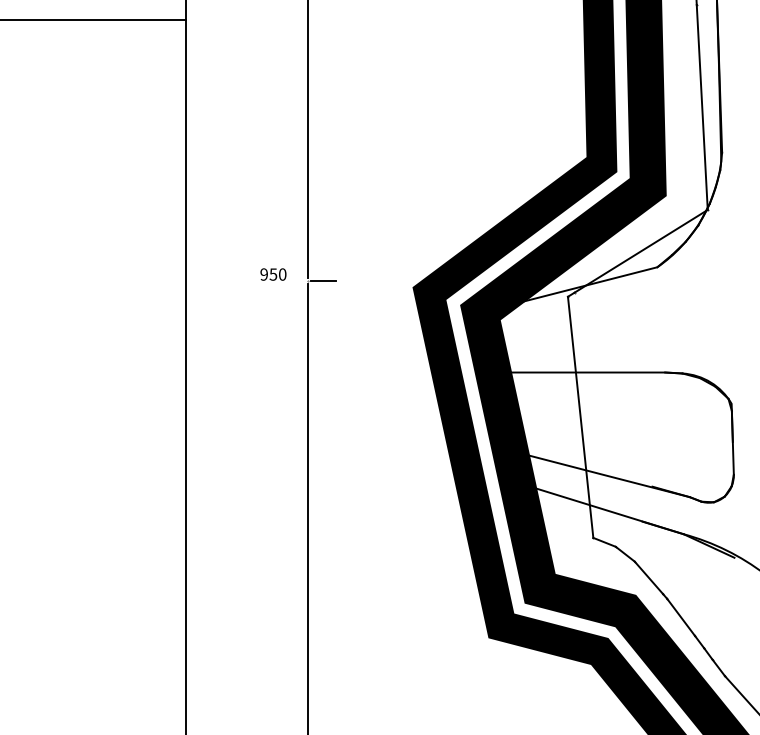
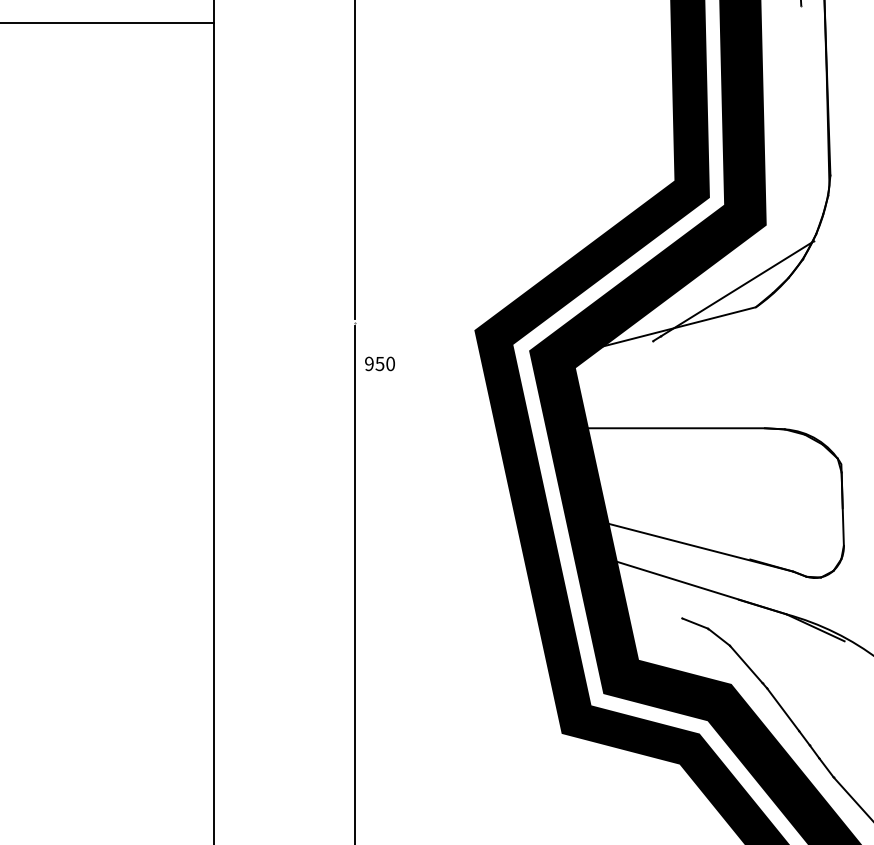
line: (701, 106) -> (806, 122), removed
text: (273, 274) -> (380, 363), moved
line: (323, 280) -> (372, 322), removed
line: (580, 416) -> (667, 478), removed

